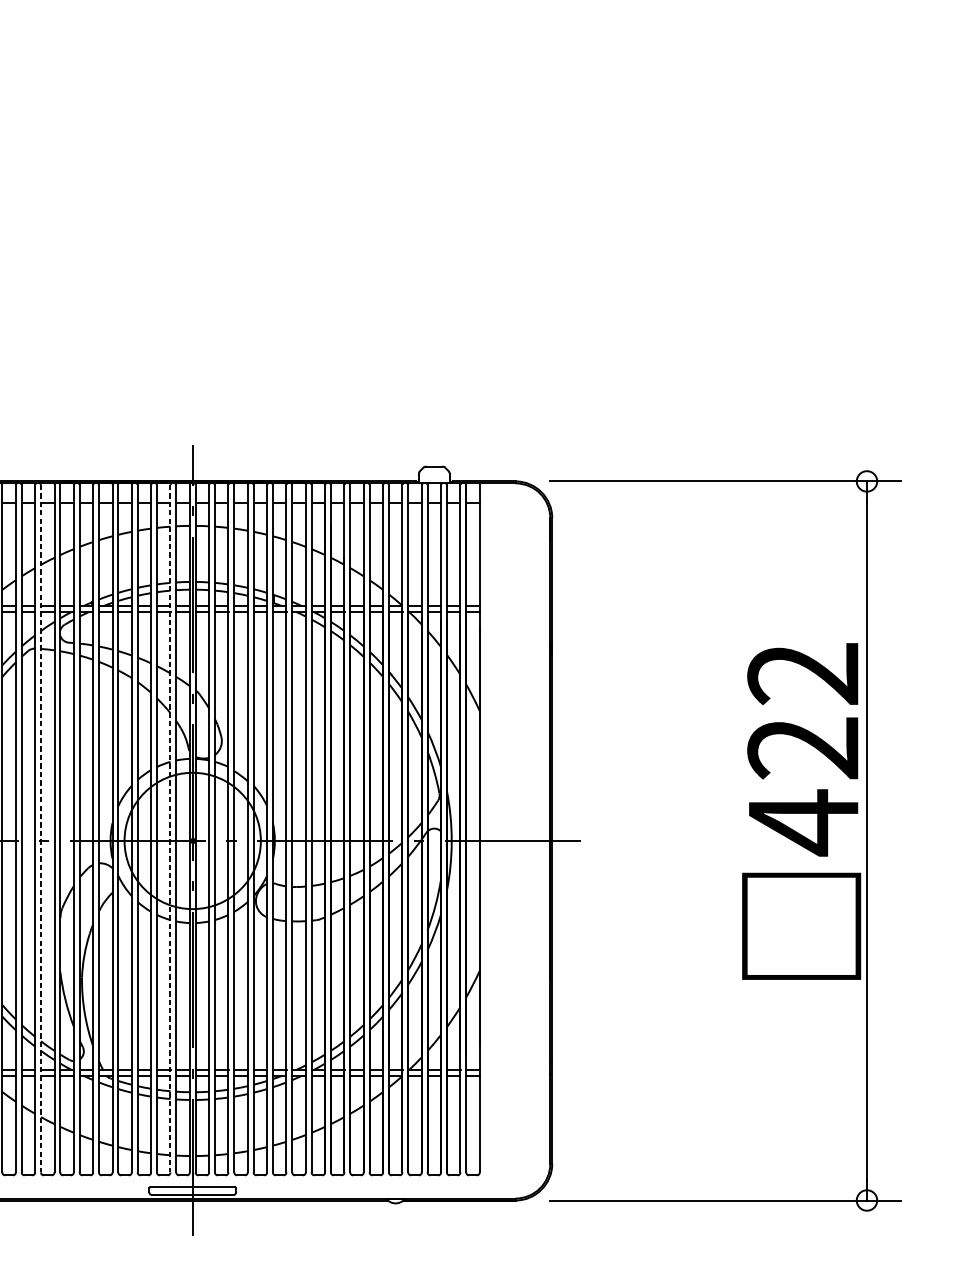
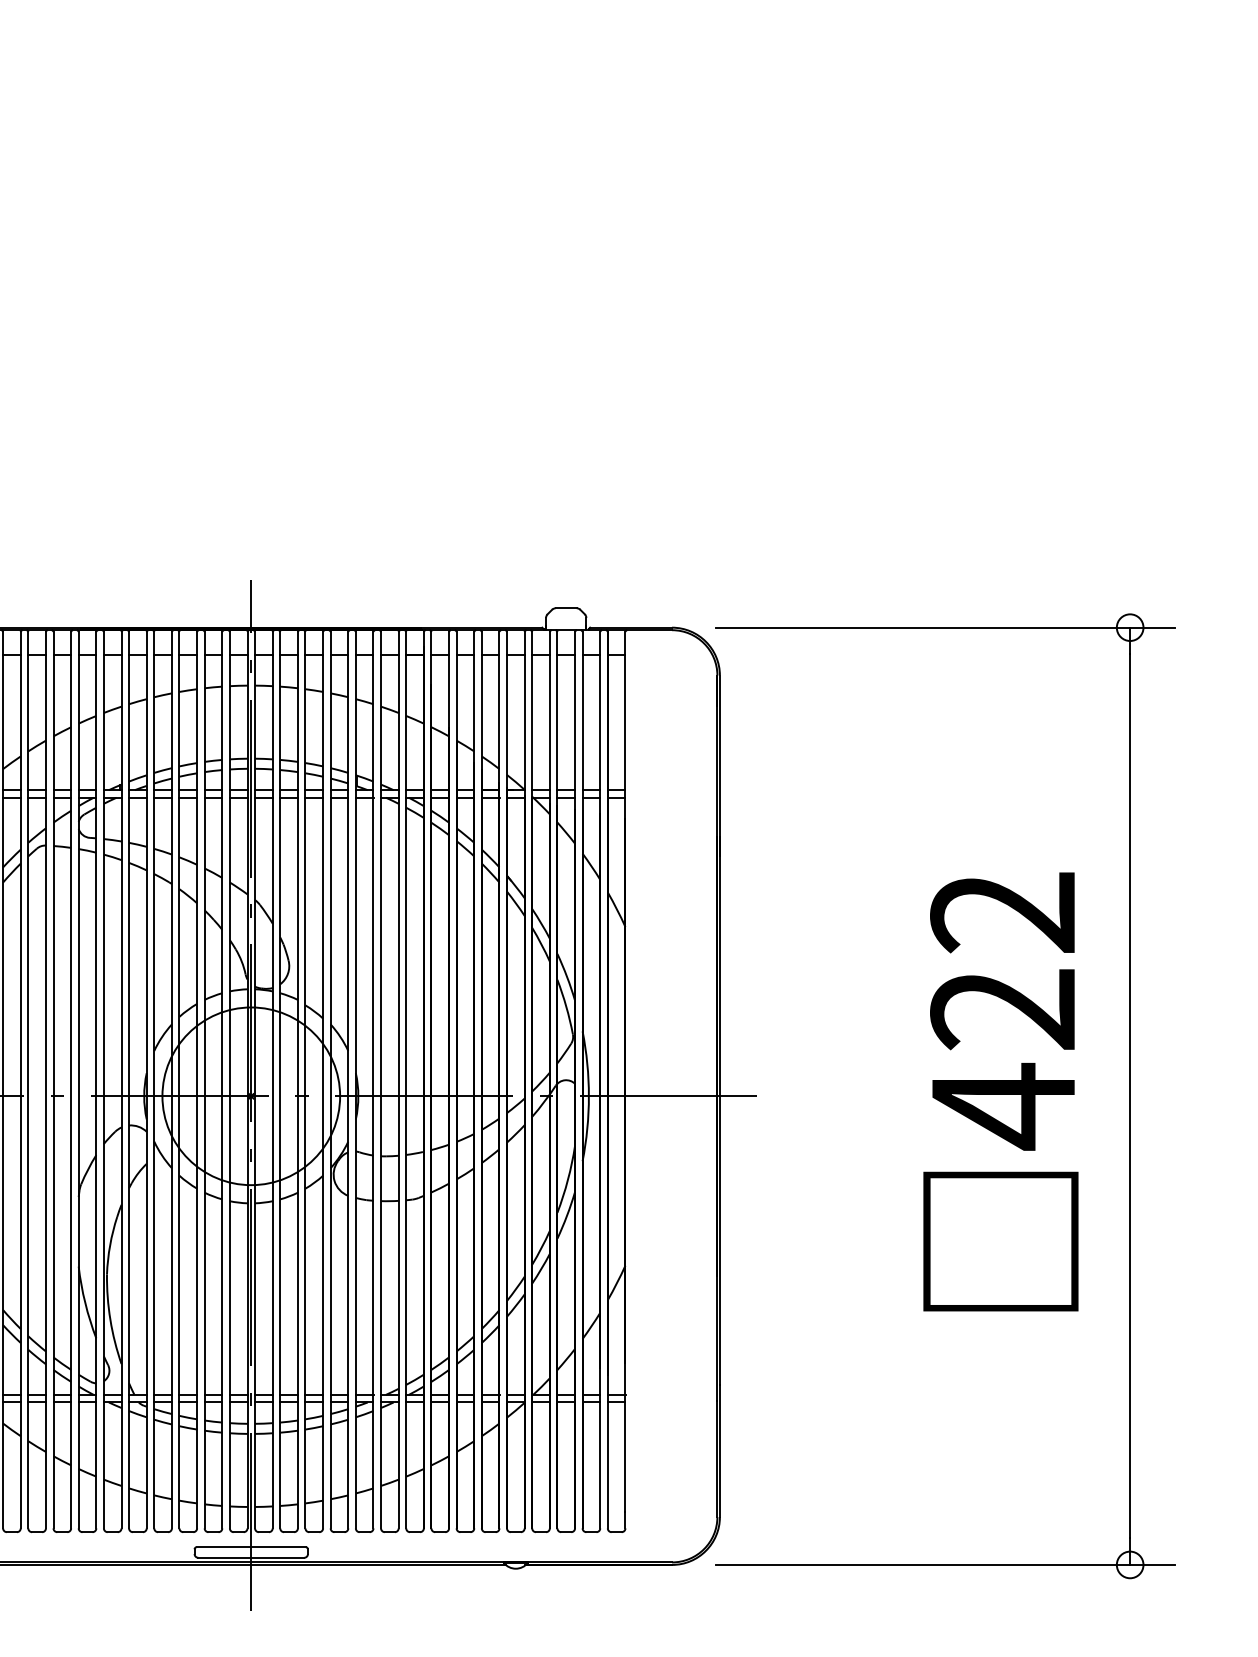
text: (801, 811) -> (1000, 1091), moved
line: (40, 828) -> (53, 1080), dashed -> solid
line: (170, 828) -> (222, 1080), dashed -> solid

